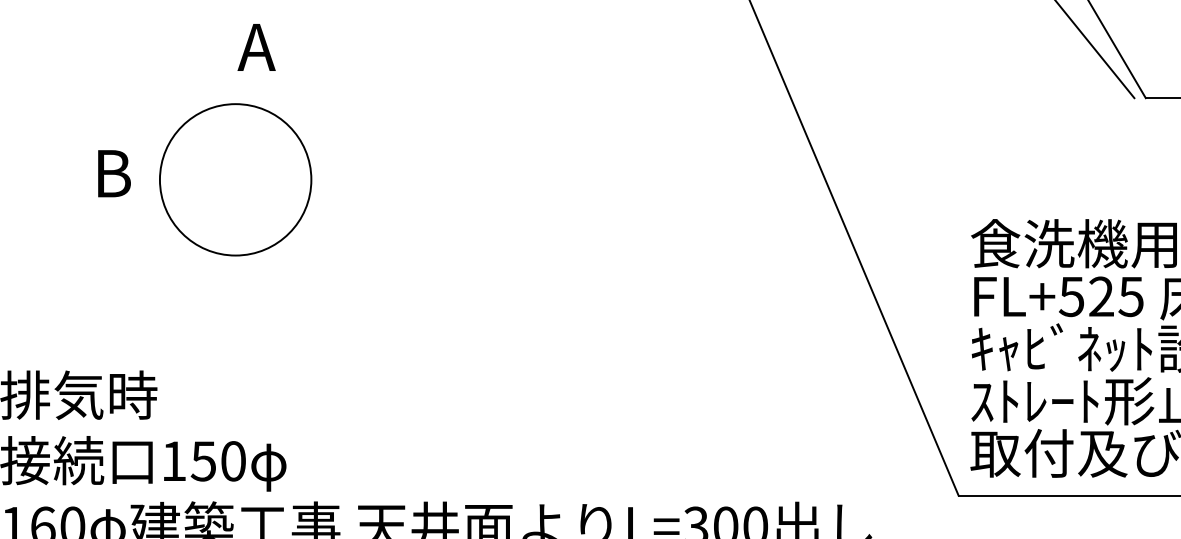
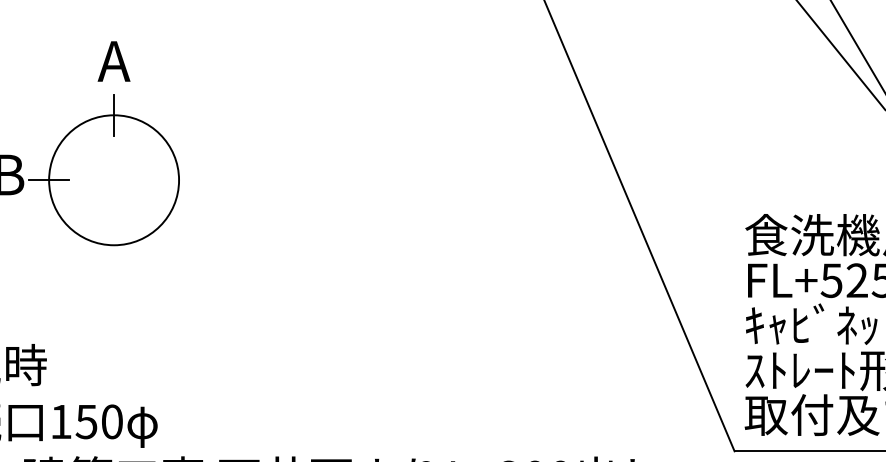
text: (256, 47) -> (113, 61), moved
line: (235, 103) -> (113, 114), added
line: (159, 179) -> (48, 179), added

